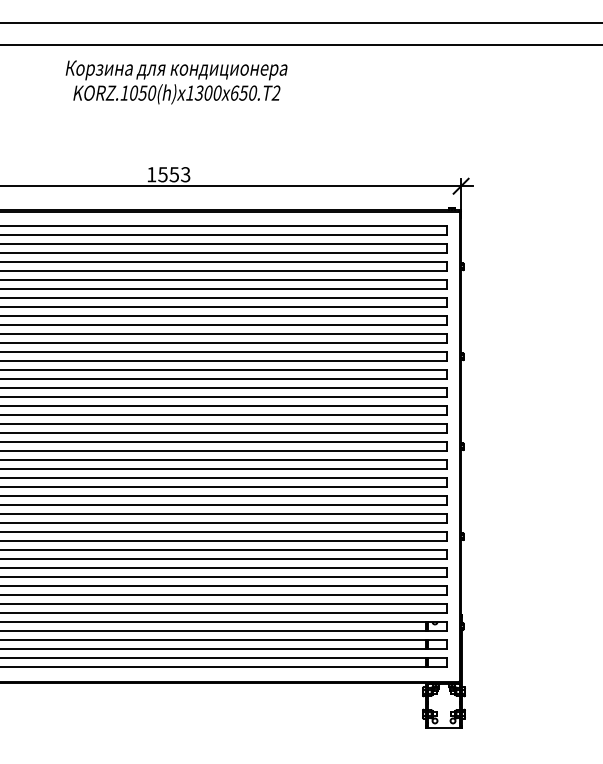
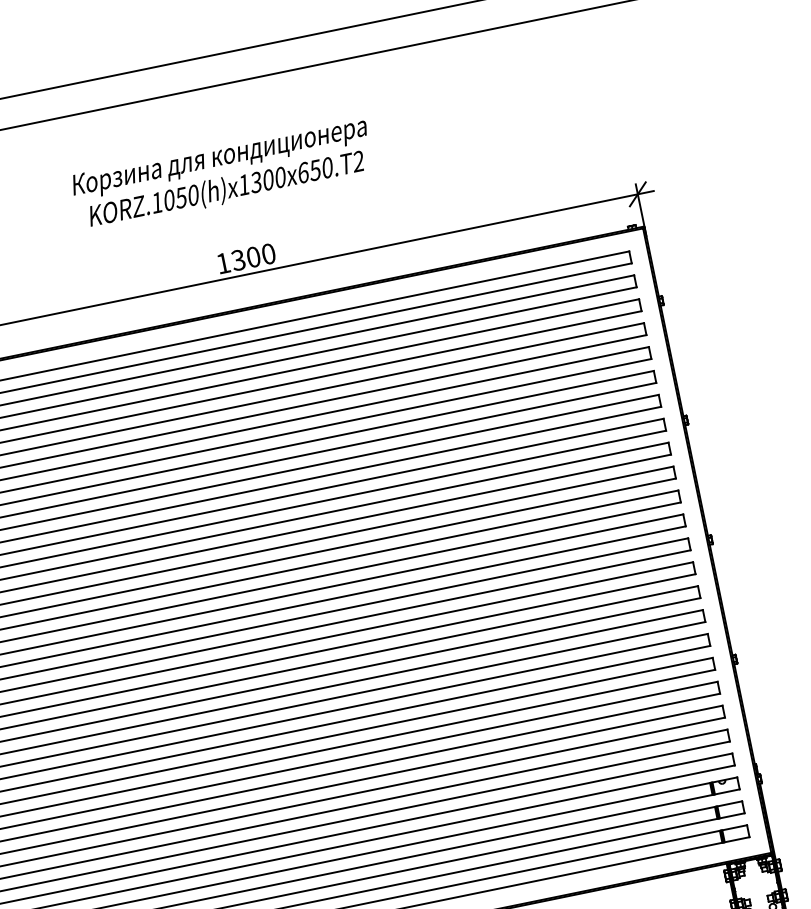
text: (176, 82) -> (222, 174), moved
text: (174, 174) -> (253, 256), 1553 -> 1300

